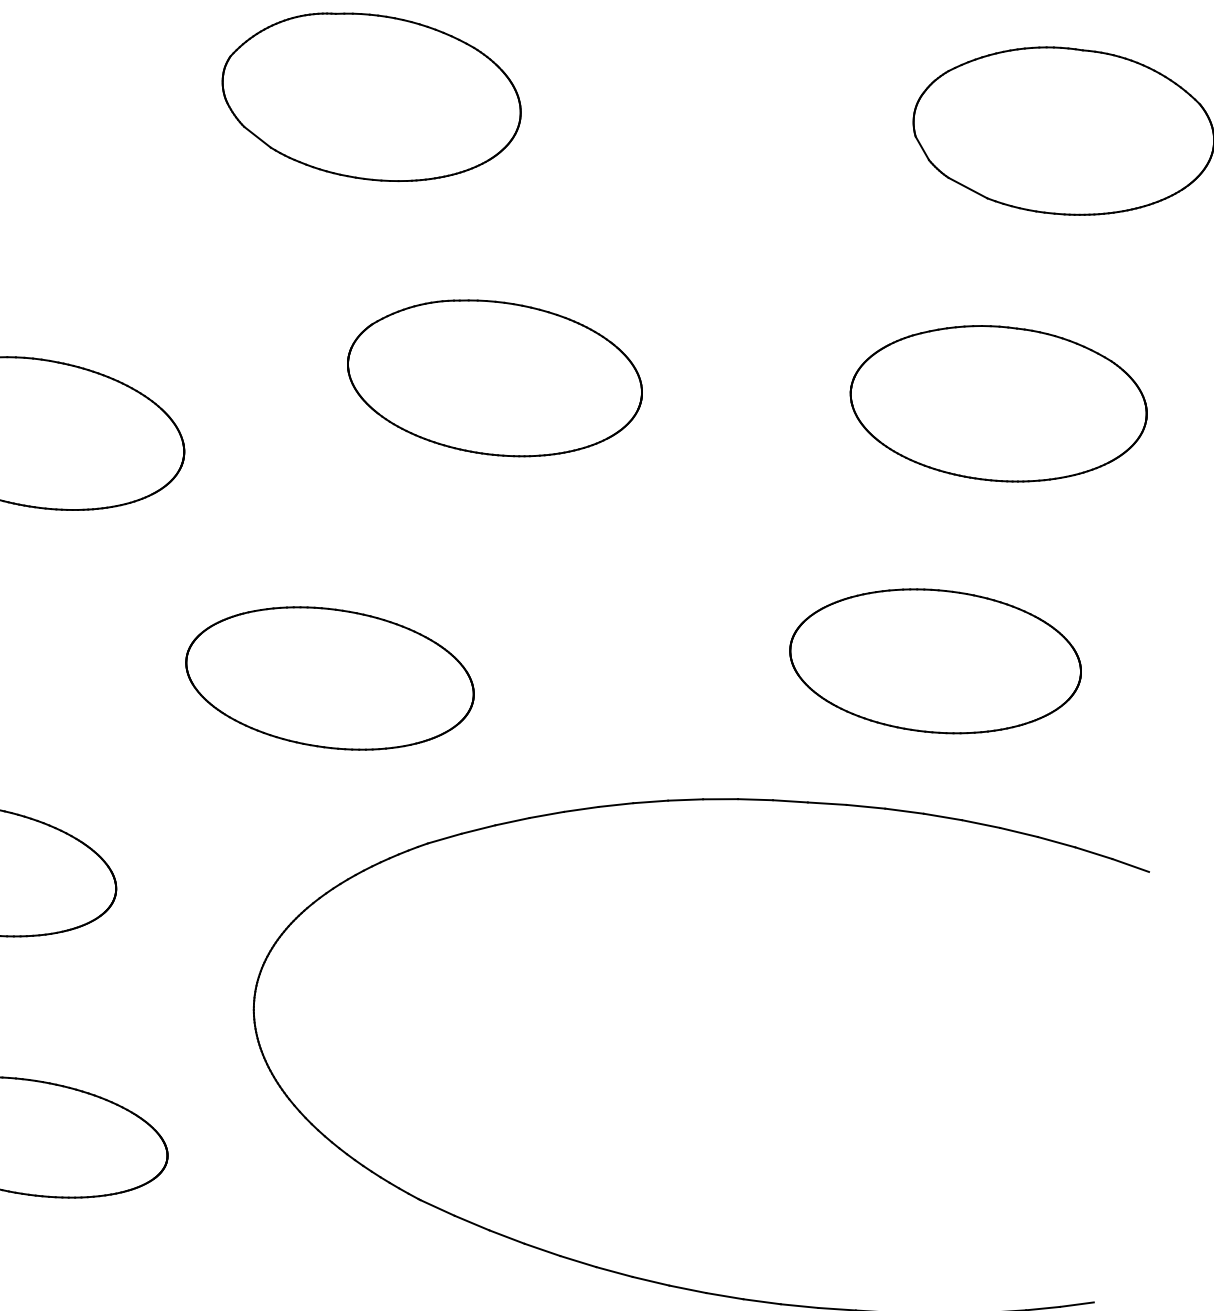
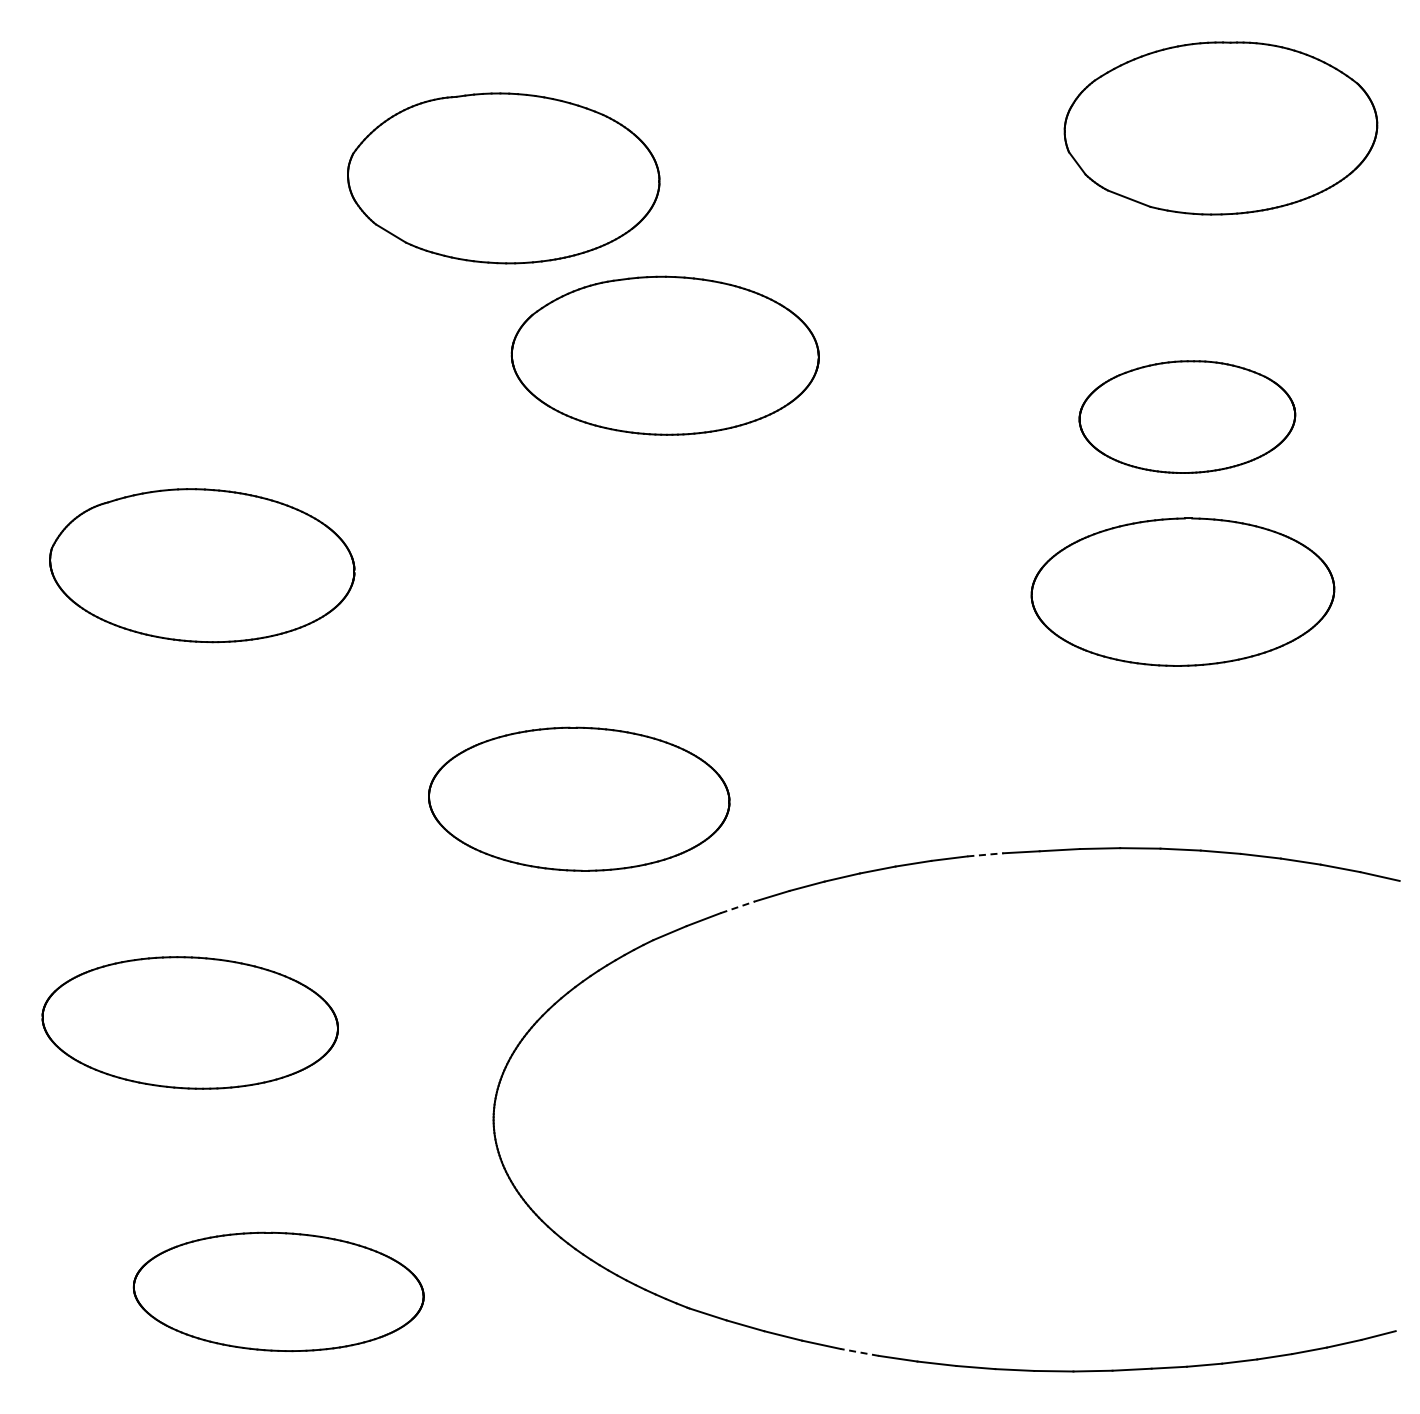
part: (494, 377) -> (664, 355), moved
part: (998, 403) -> (1187, 416), size x0.7
part: (935, 660) -> (1182, 591), moved
part: (330, 677) -> (579, 798), moved
line: (755, 799) -> (985, 854), solid -> dashed
line: (513, 821) -> (738, 907), solid -> dashed
line: (578, 1261) -> (859, 1352), solid -> dashed

